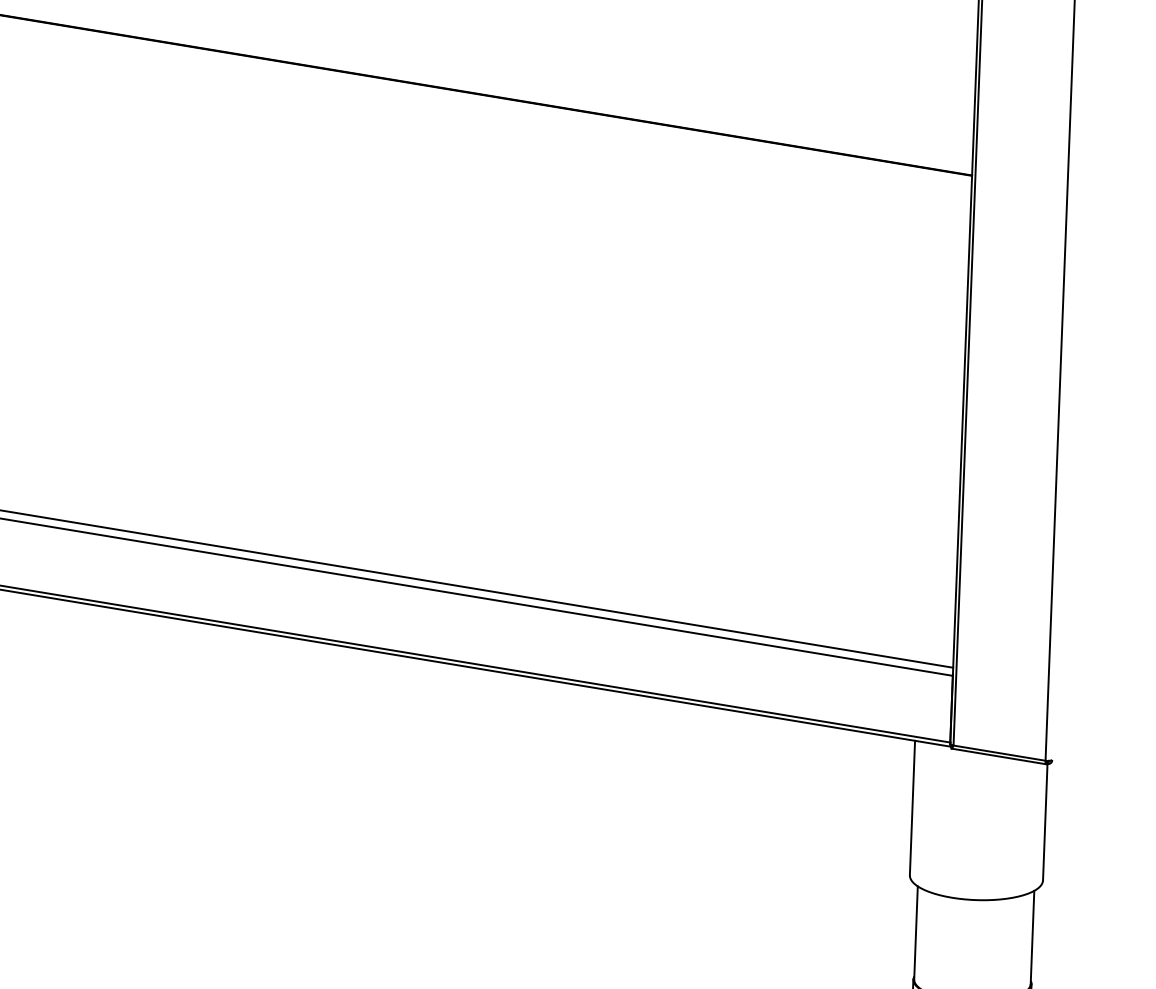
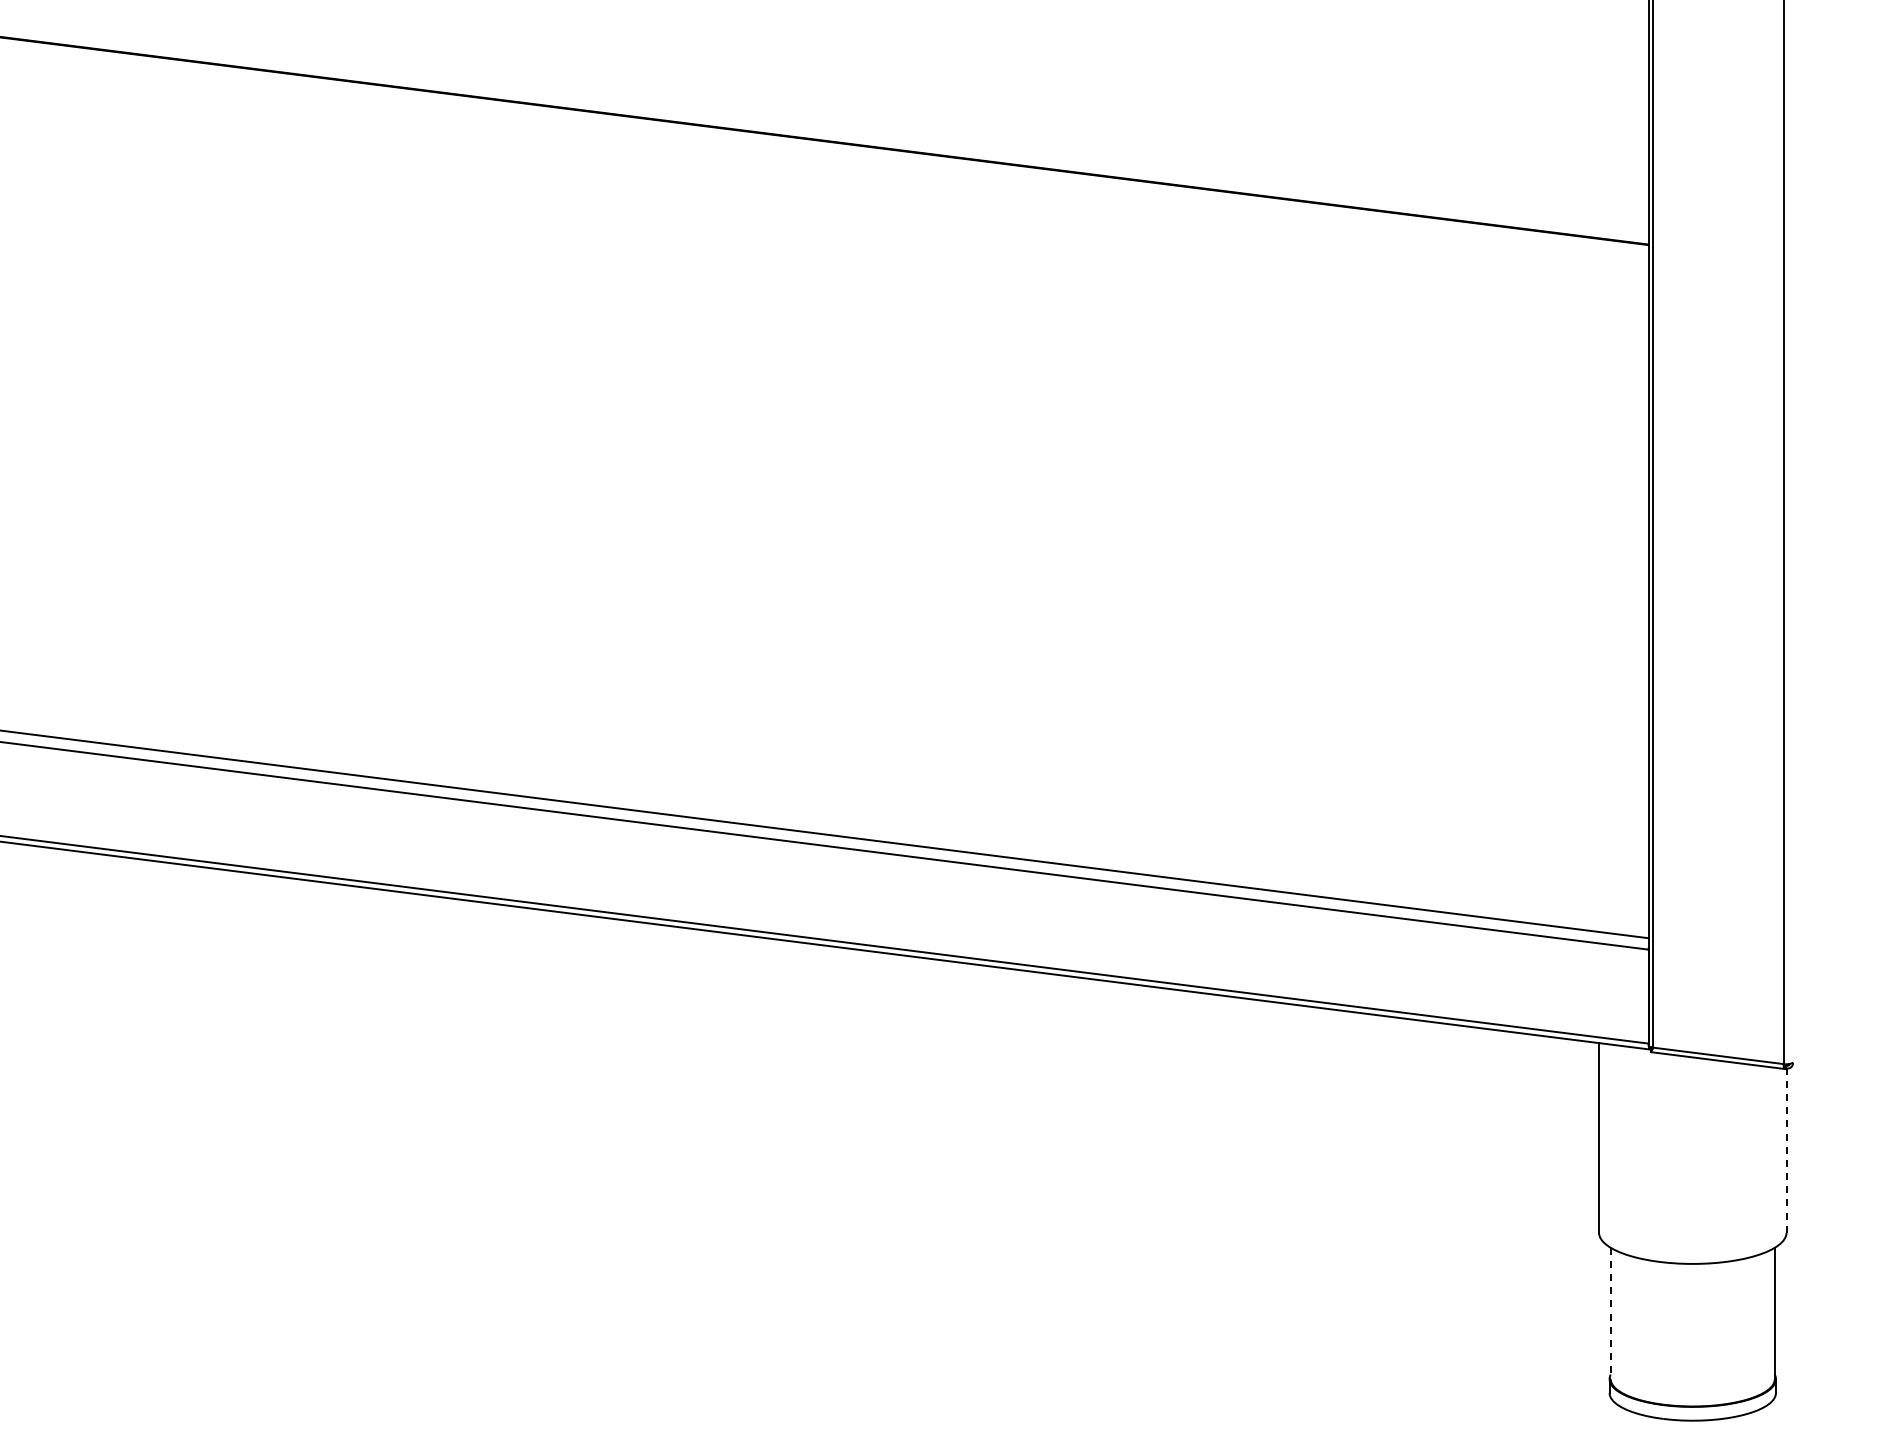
line: (1045, 822) -> (1786, 1150), solid -> dashed
line: (915, 933) -> (1610, 1313), solid -> dashed

